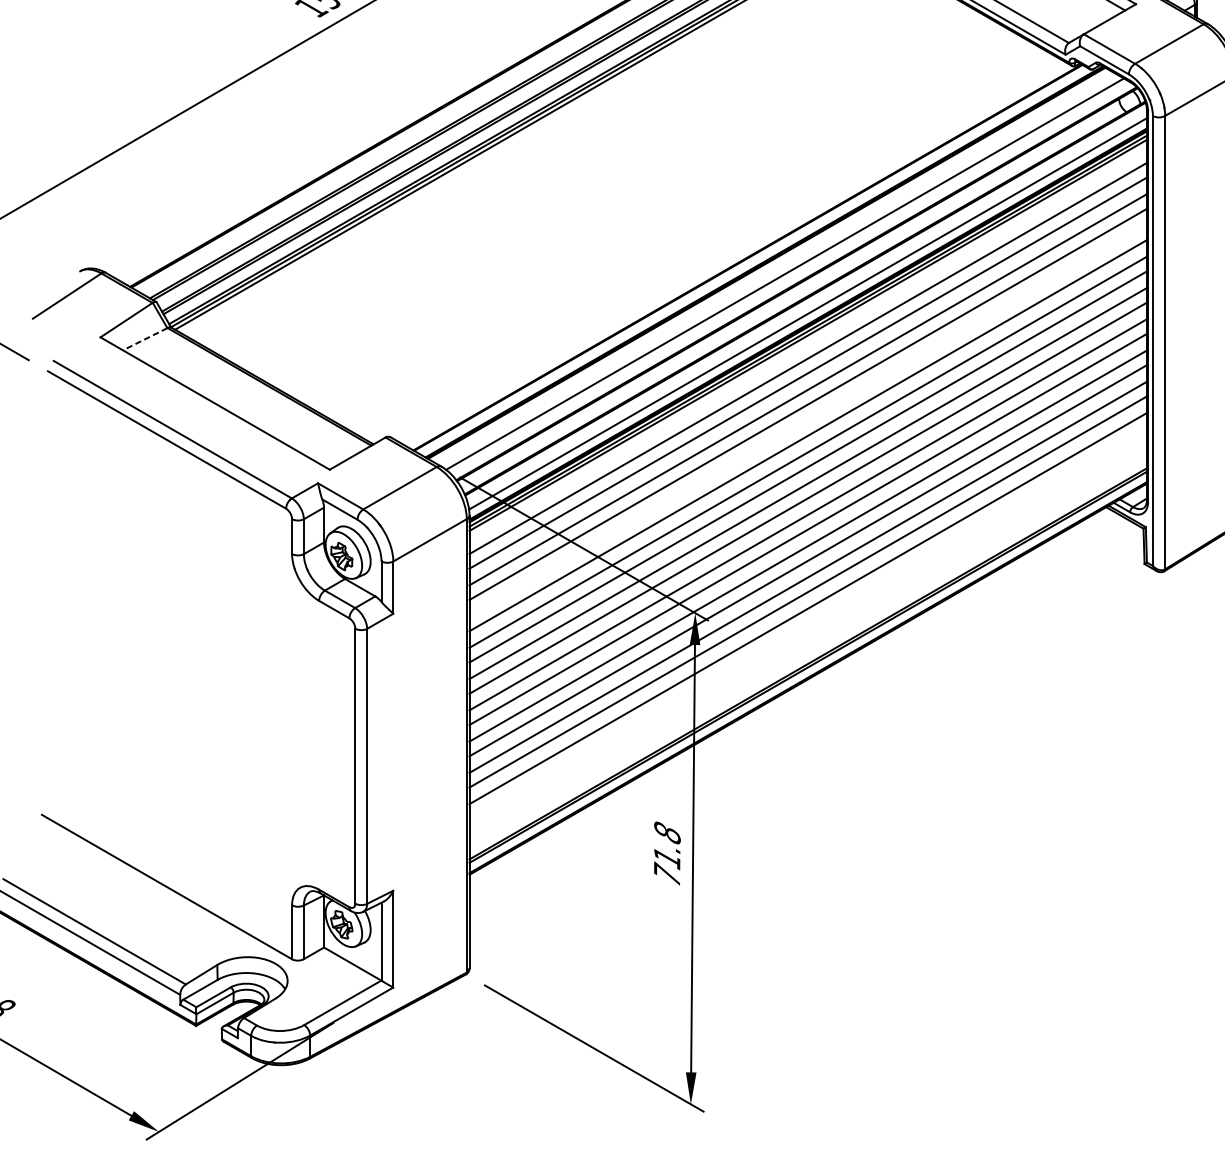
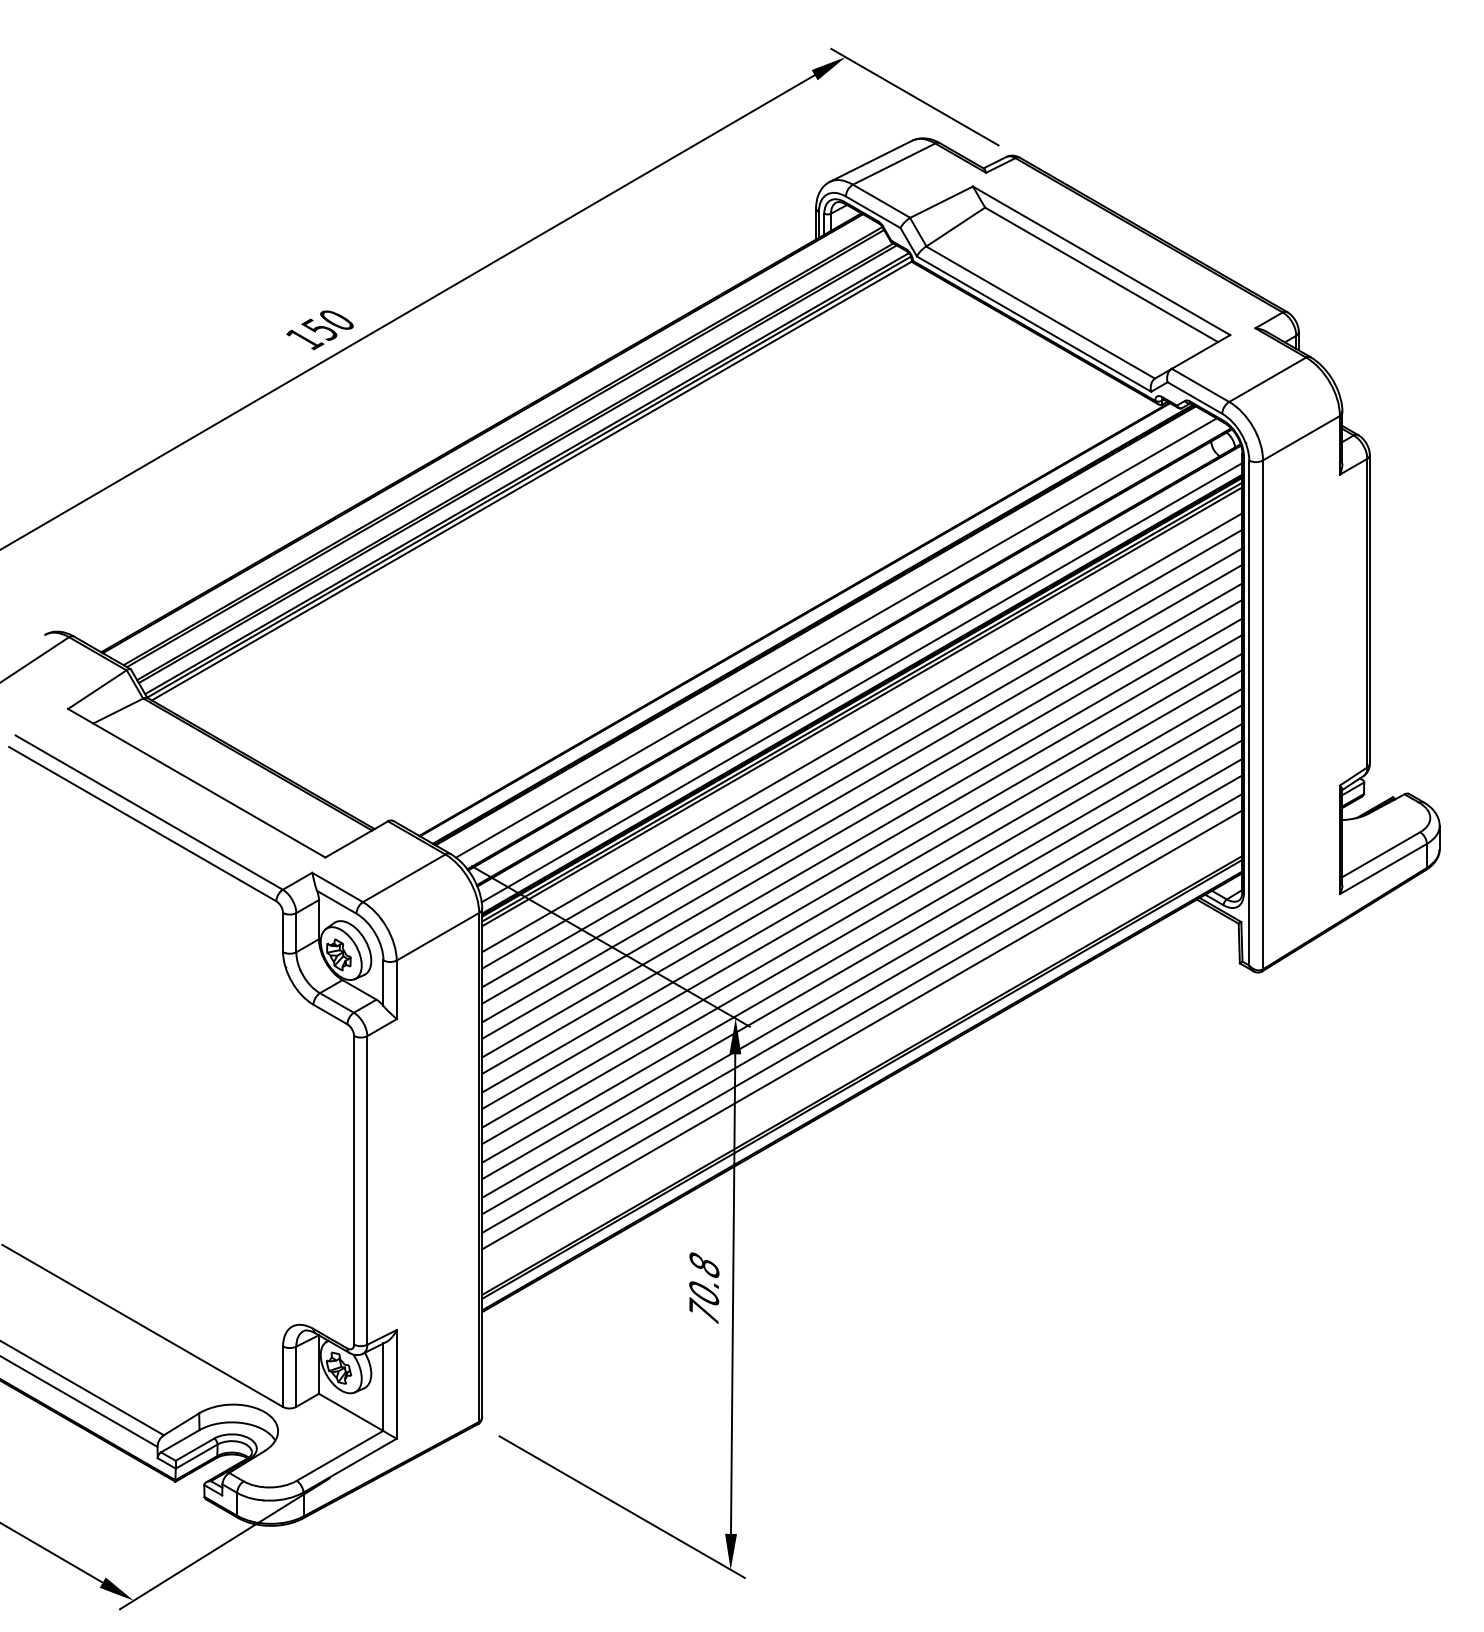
line: (145, 339) -> (118, 711), dashed -> solid
line: (808, 420) -> (862, 802), added
line: (808, 622) -> (862, 1029), added
text: (667, 859) -> (704, 1294), 71.8 -> 70.8

